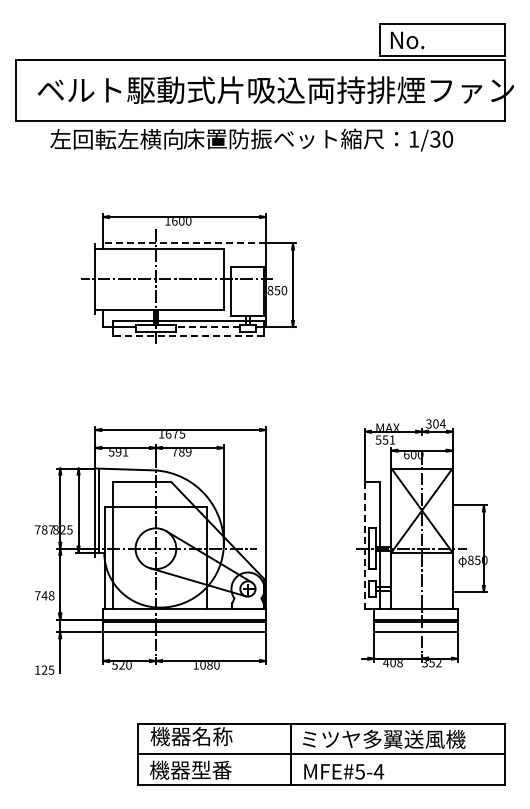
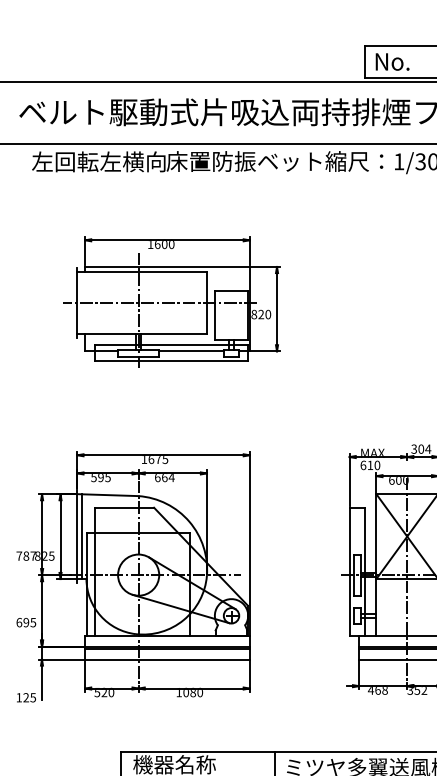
line: (184, 243) -> (167, 267), dashed -> solid
text: (277, 290) -> (261, 314), 850 -> 820
line: (208, 327) -> (191, 351), dashed -> solid
line: (188, 336) -> (171, 360), dashed -> solid
text: (385, 439) -> (370, 464), 551 -> 610
text: (125, 452) -> (107, 477), 591 -> 595
text: (181, 452) -> (164, 477), 789 -> 664
line: (364, 545) -> (349, 571), dashed -> solid
text: (44, 595) -> (26, 622), 748 -> 695
text: (392, 663) -> (377, 691), 408 -> 468

